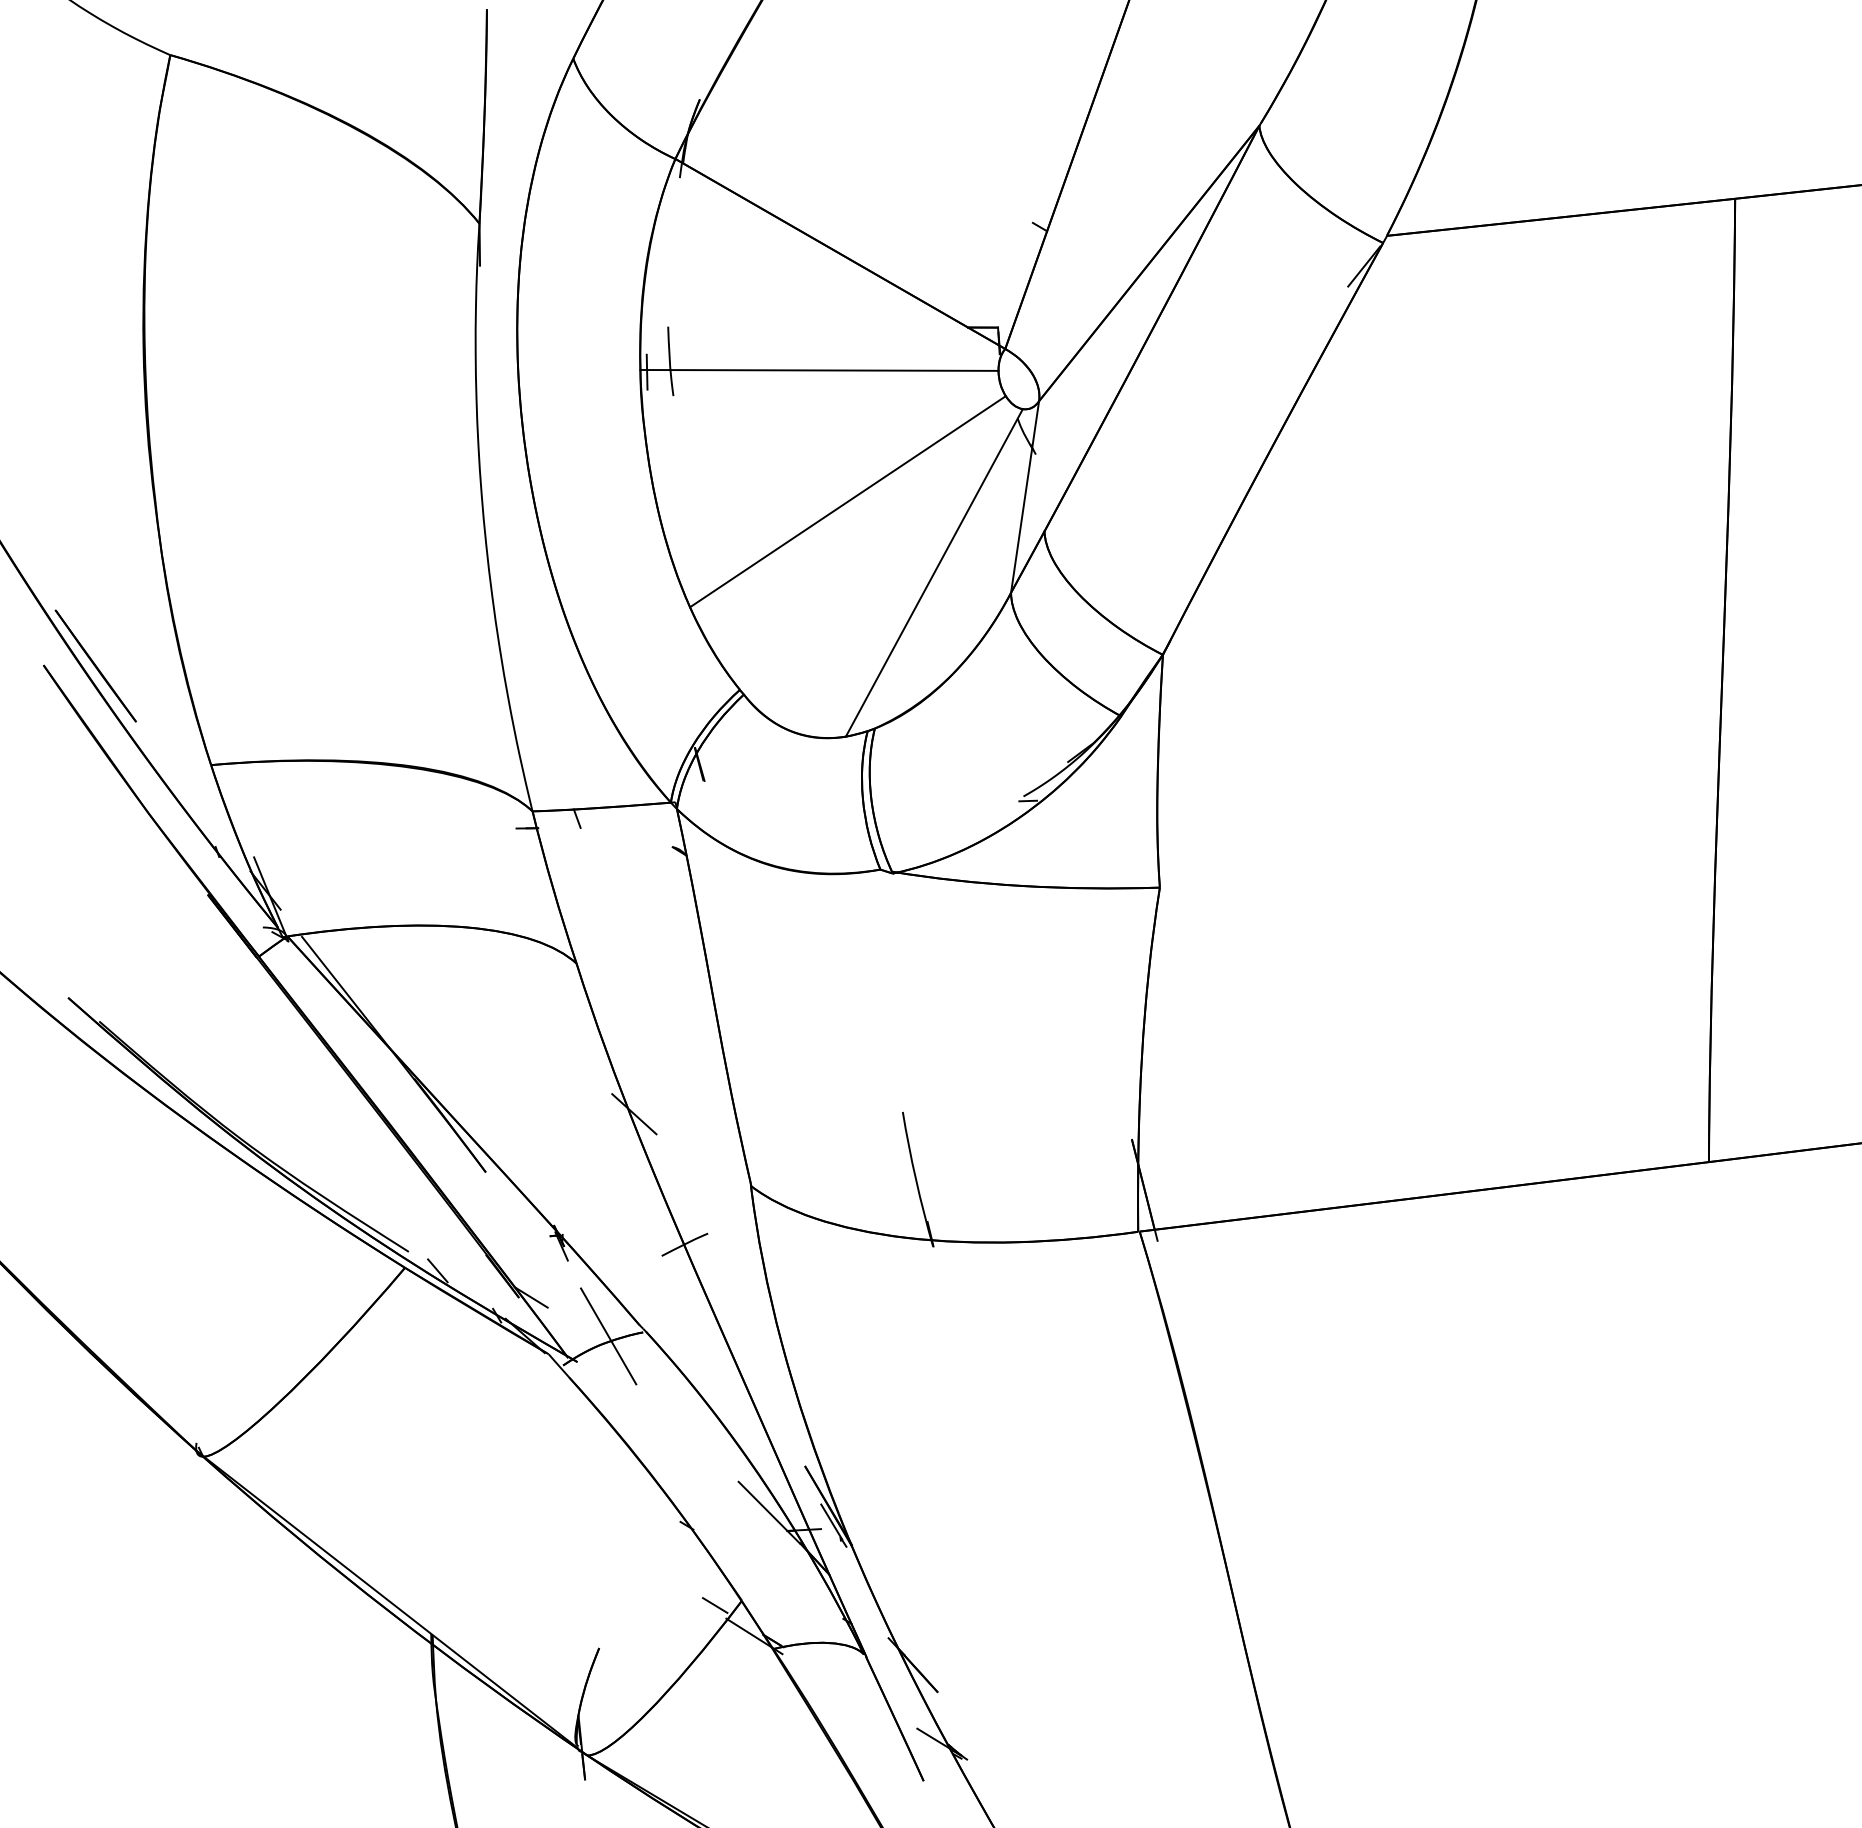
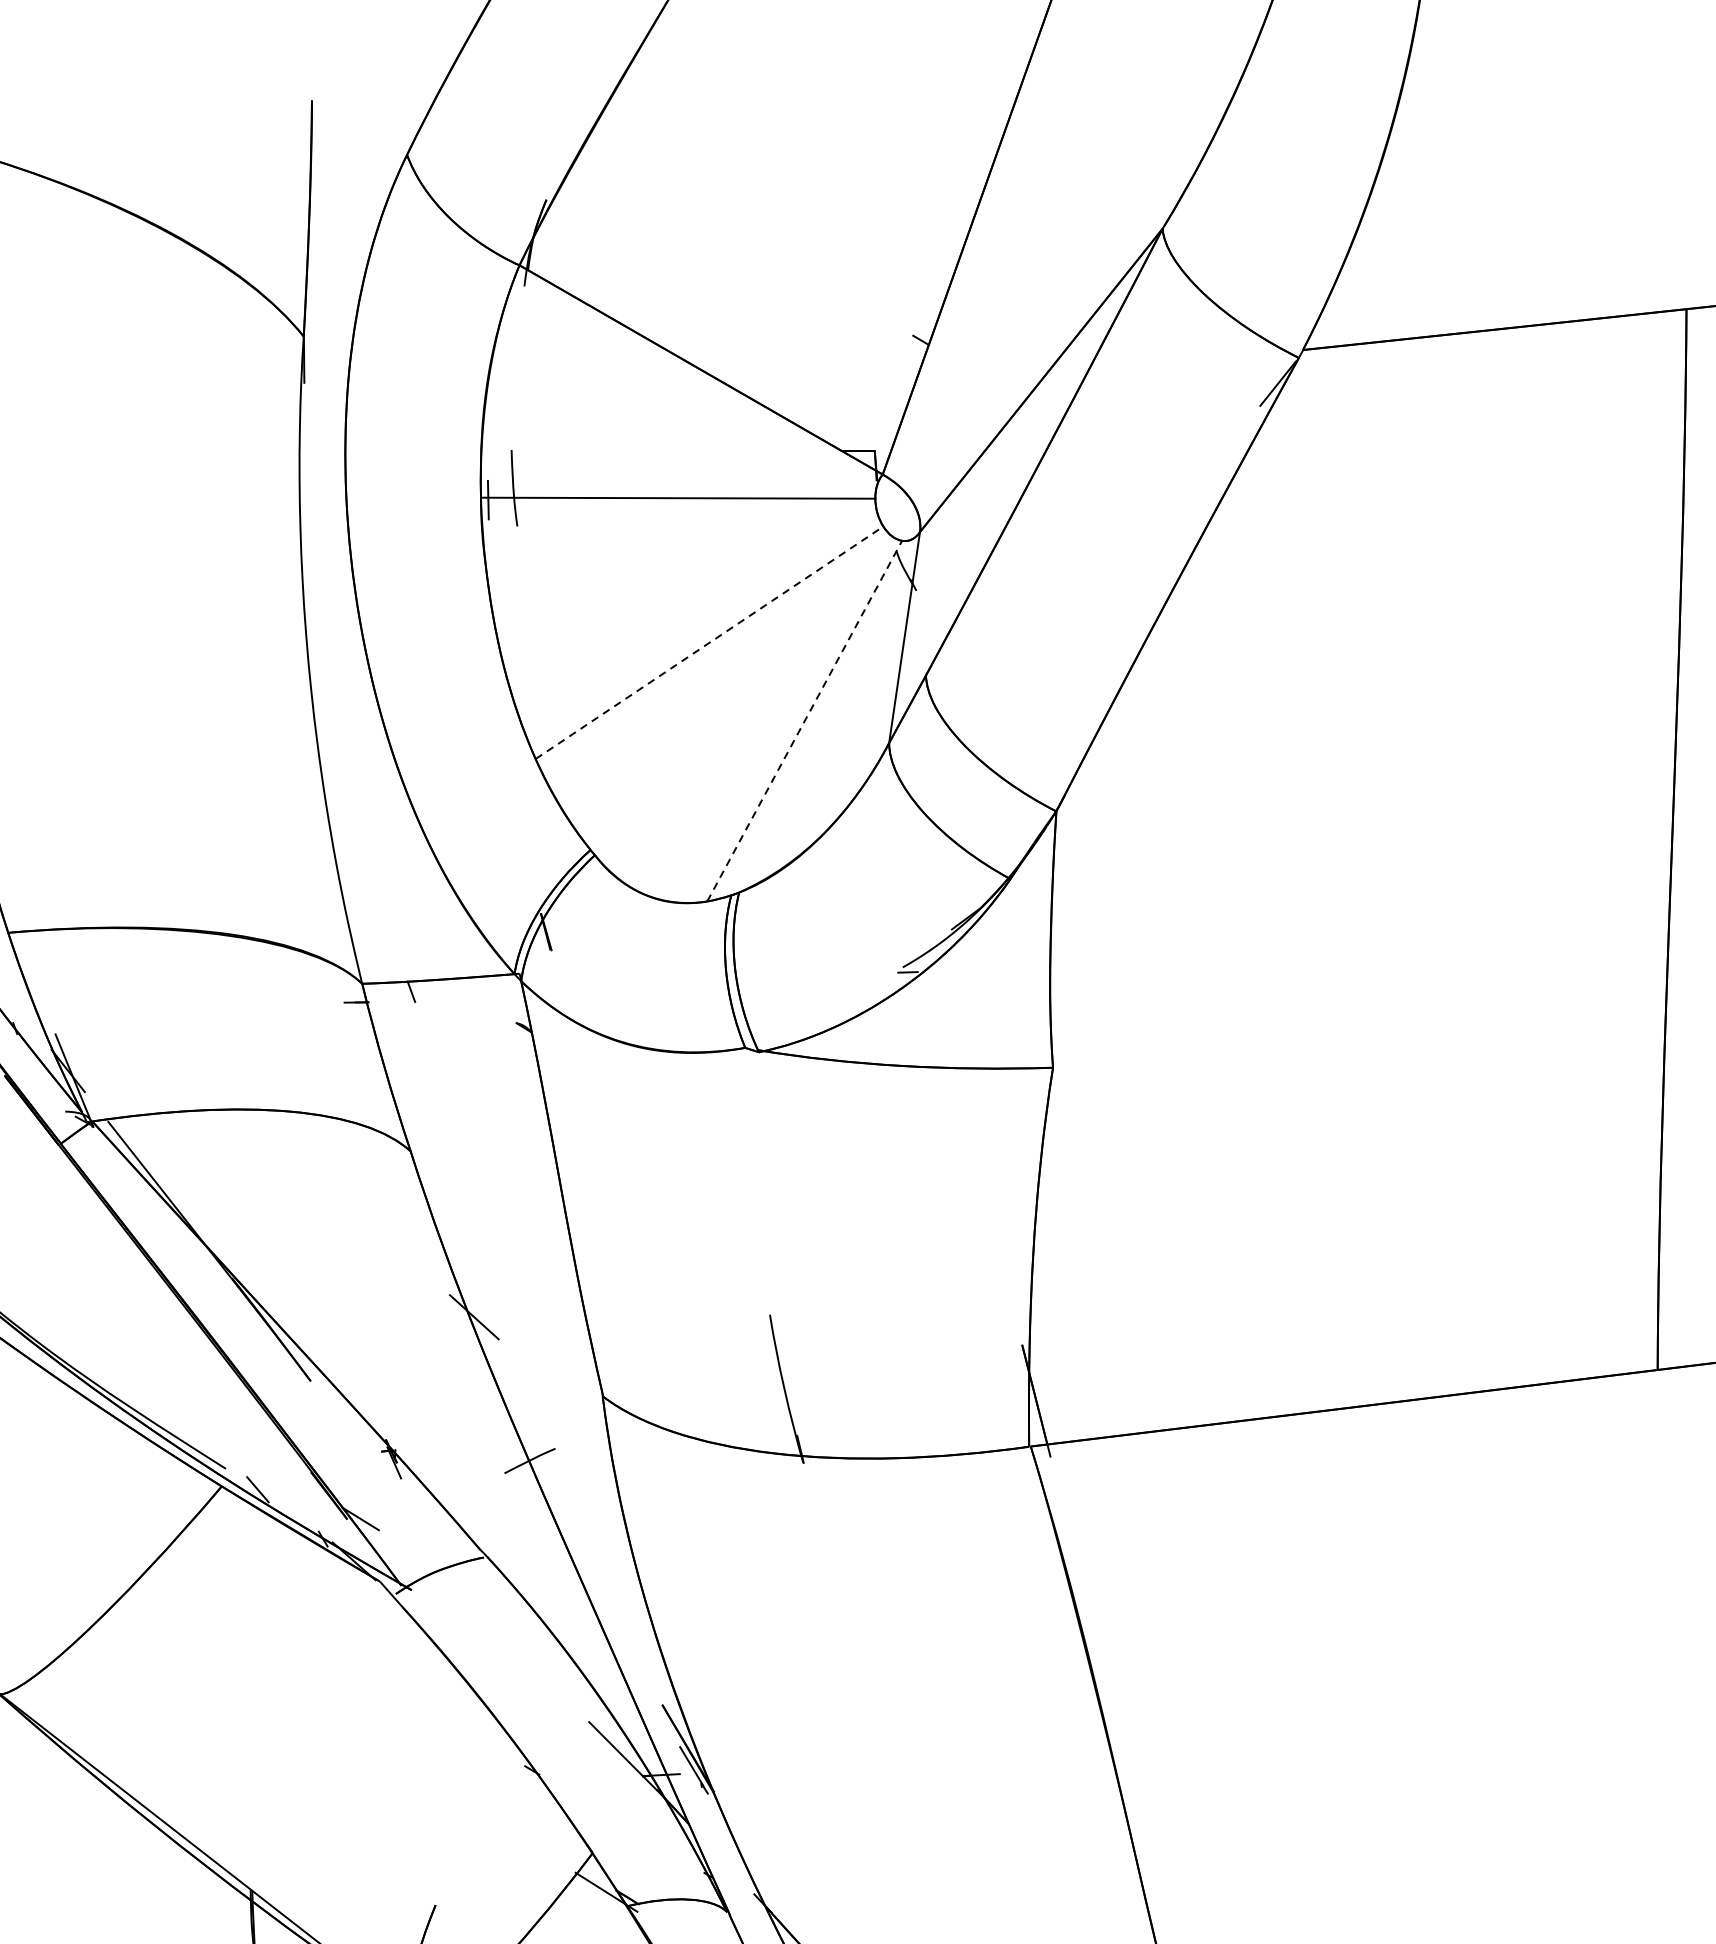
line: (847, 501) -> (709, 642), solid -> dashed
line: (934, 572) -> (804, 720), solid -> dashed
line: (608, 1336) -> (445, 1562), removed
line: (714, 1605) -> (562, 1858), removed

